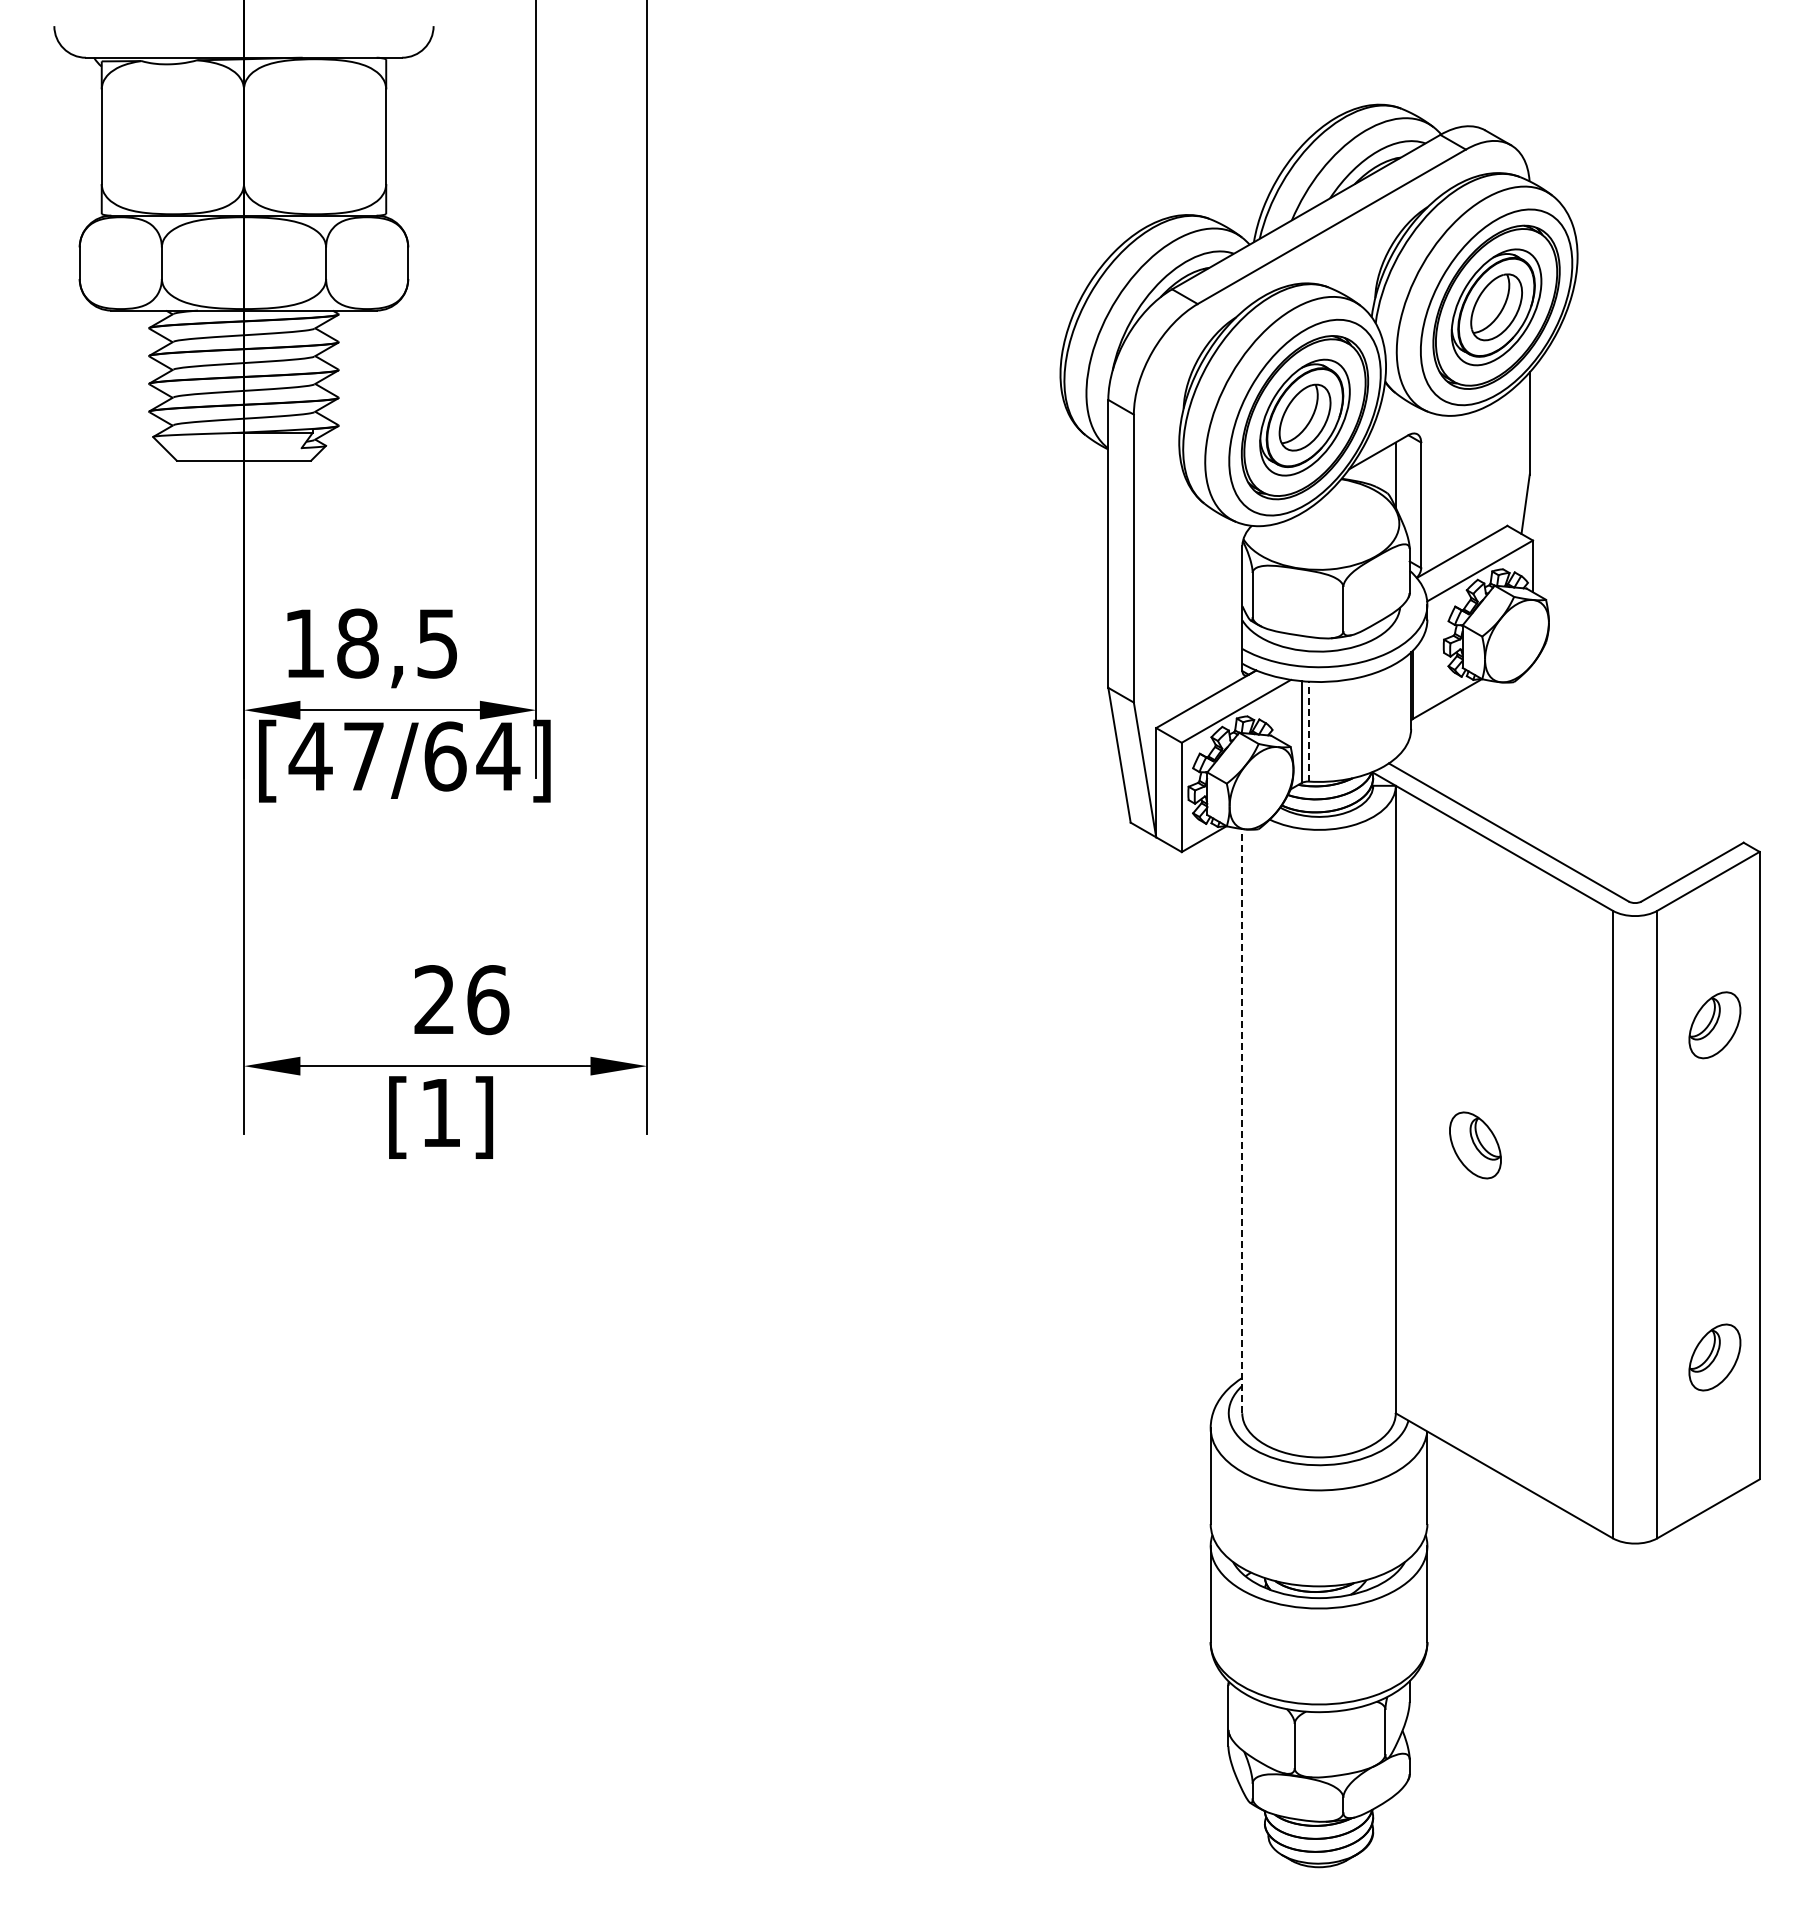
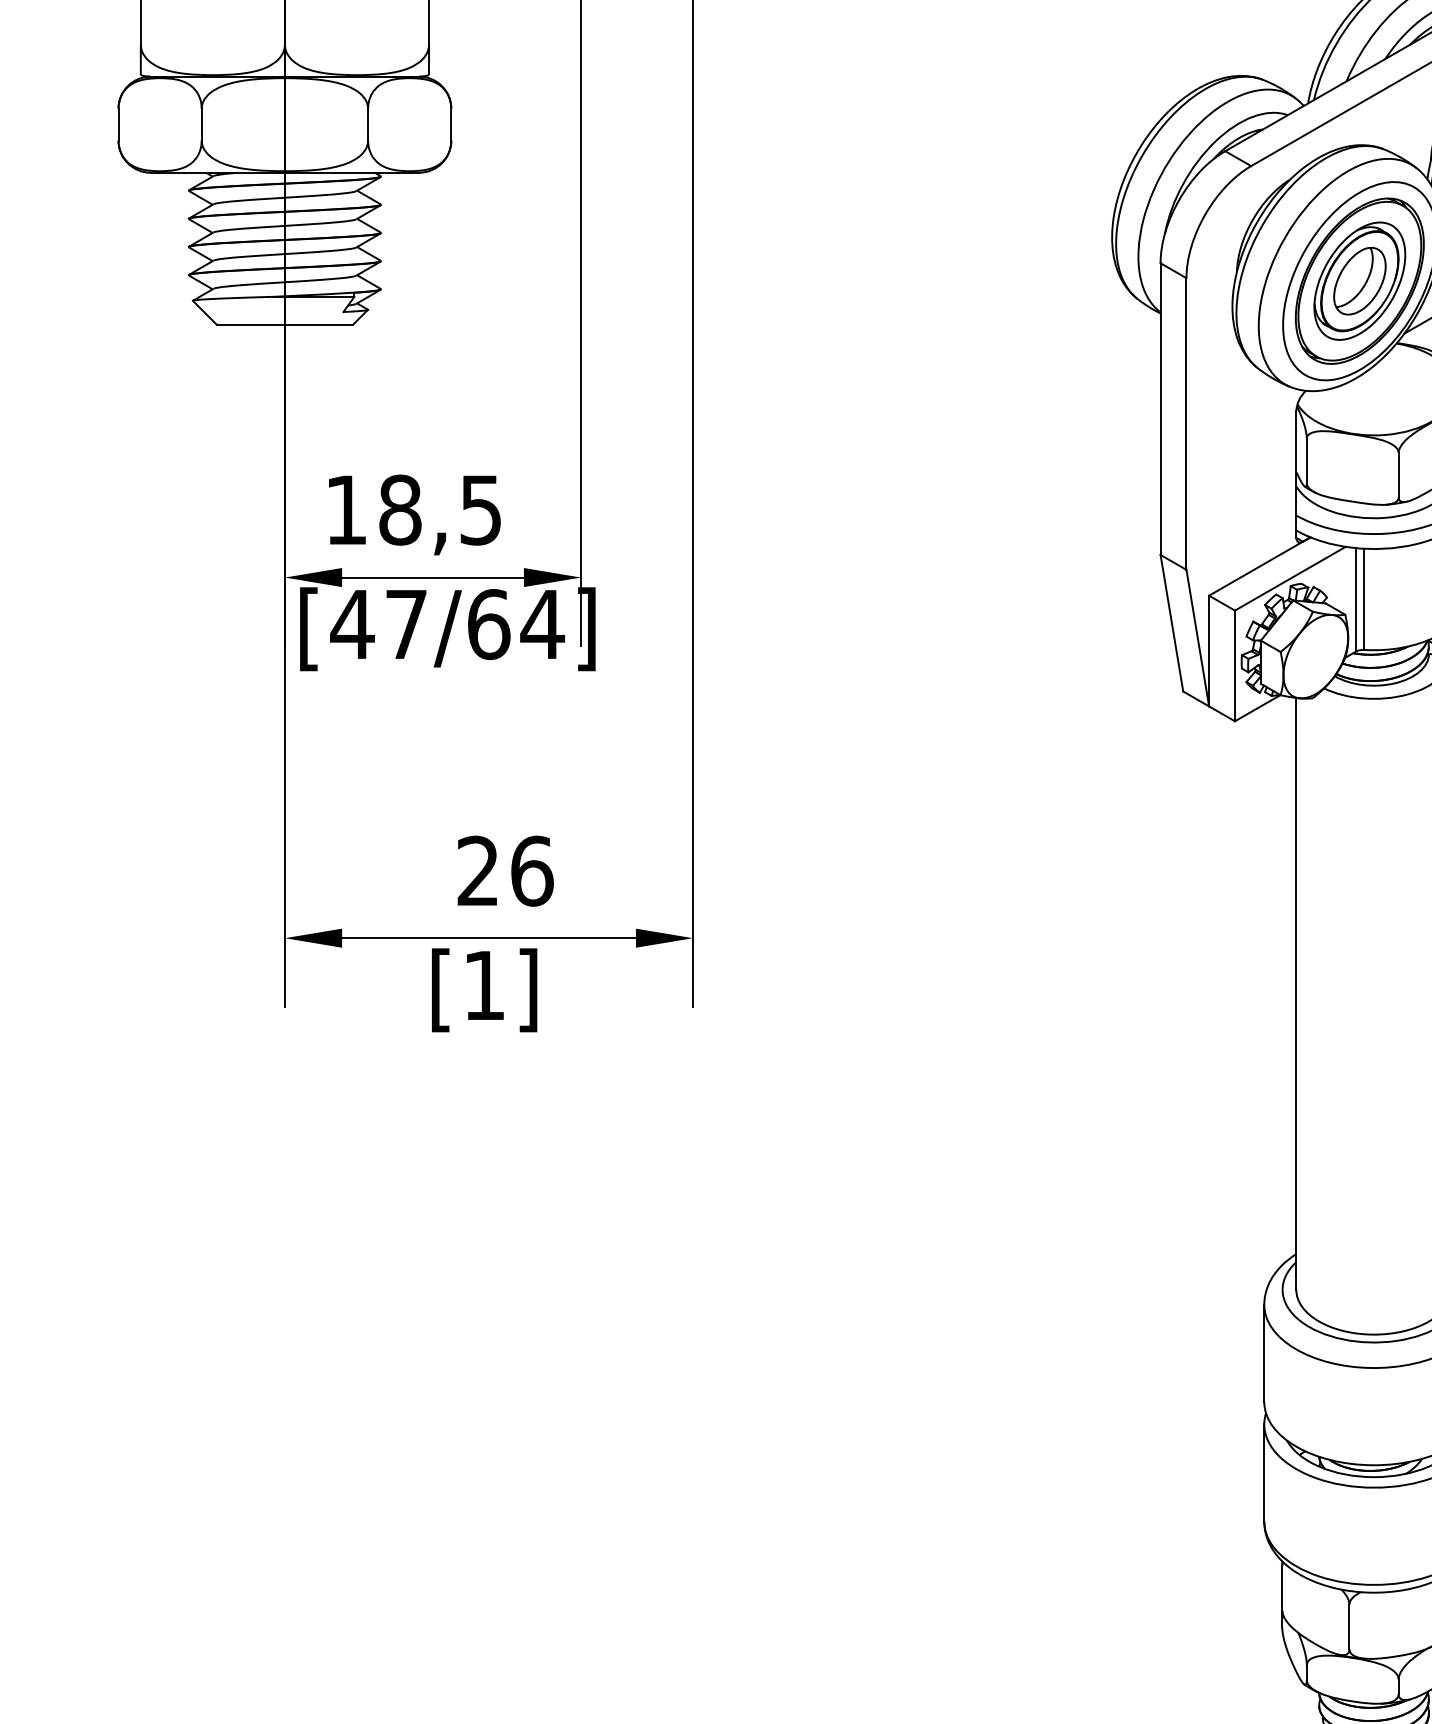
line: (1308, 731) -> (1363, 599), dashed -> solid
line: (1242, 1120) -> (1296, 993), dashed -> solid

